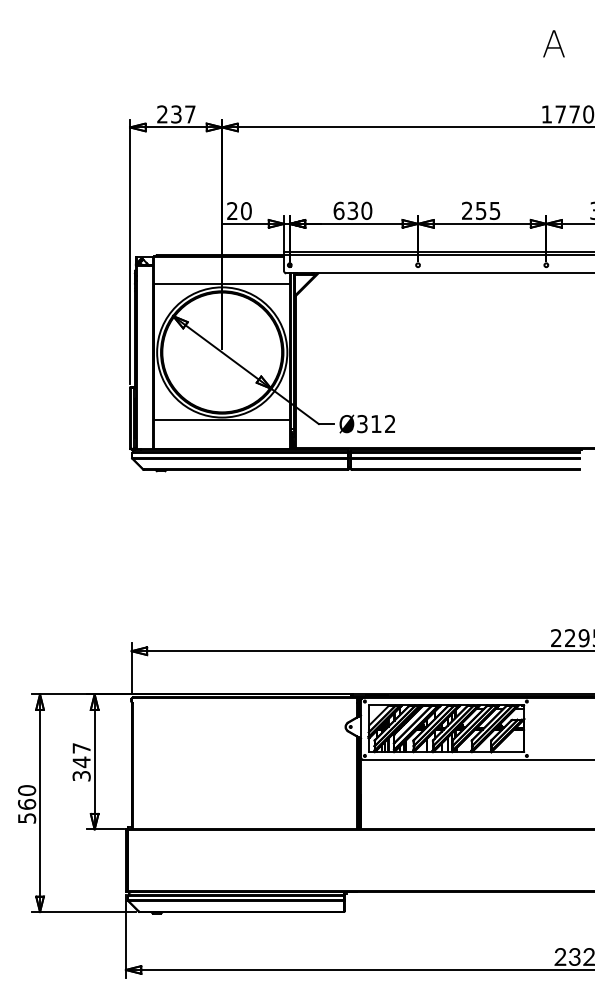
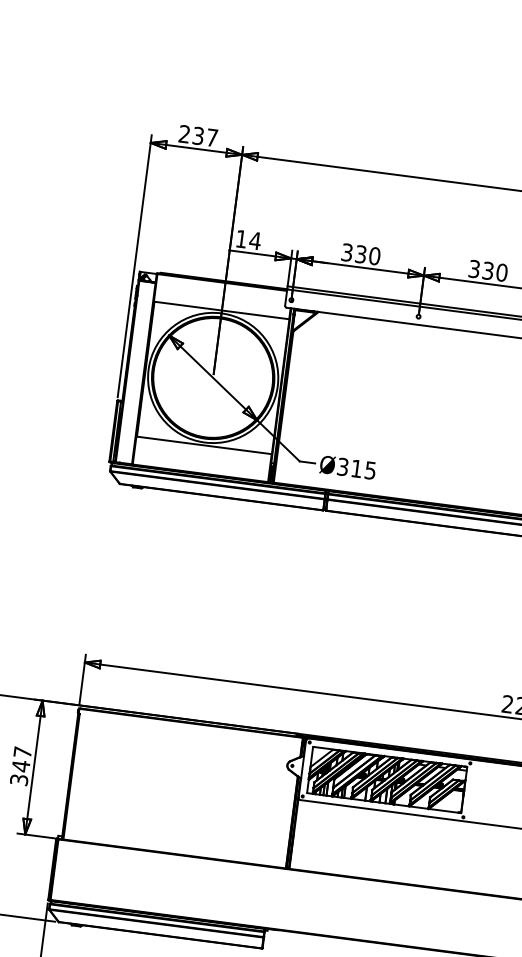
text: (338, 210) -> (346, 252), 630 -> 330
text: (481, 210) -> (488, 270), 255 -> 330
text: (239, 211) -> (248, 240), 20 -> 14
text: (390, 424) -> (370, 471), Ø312 -> Ø315

